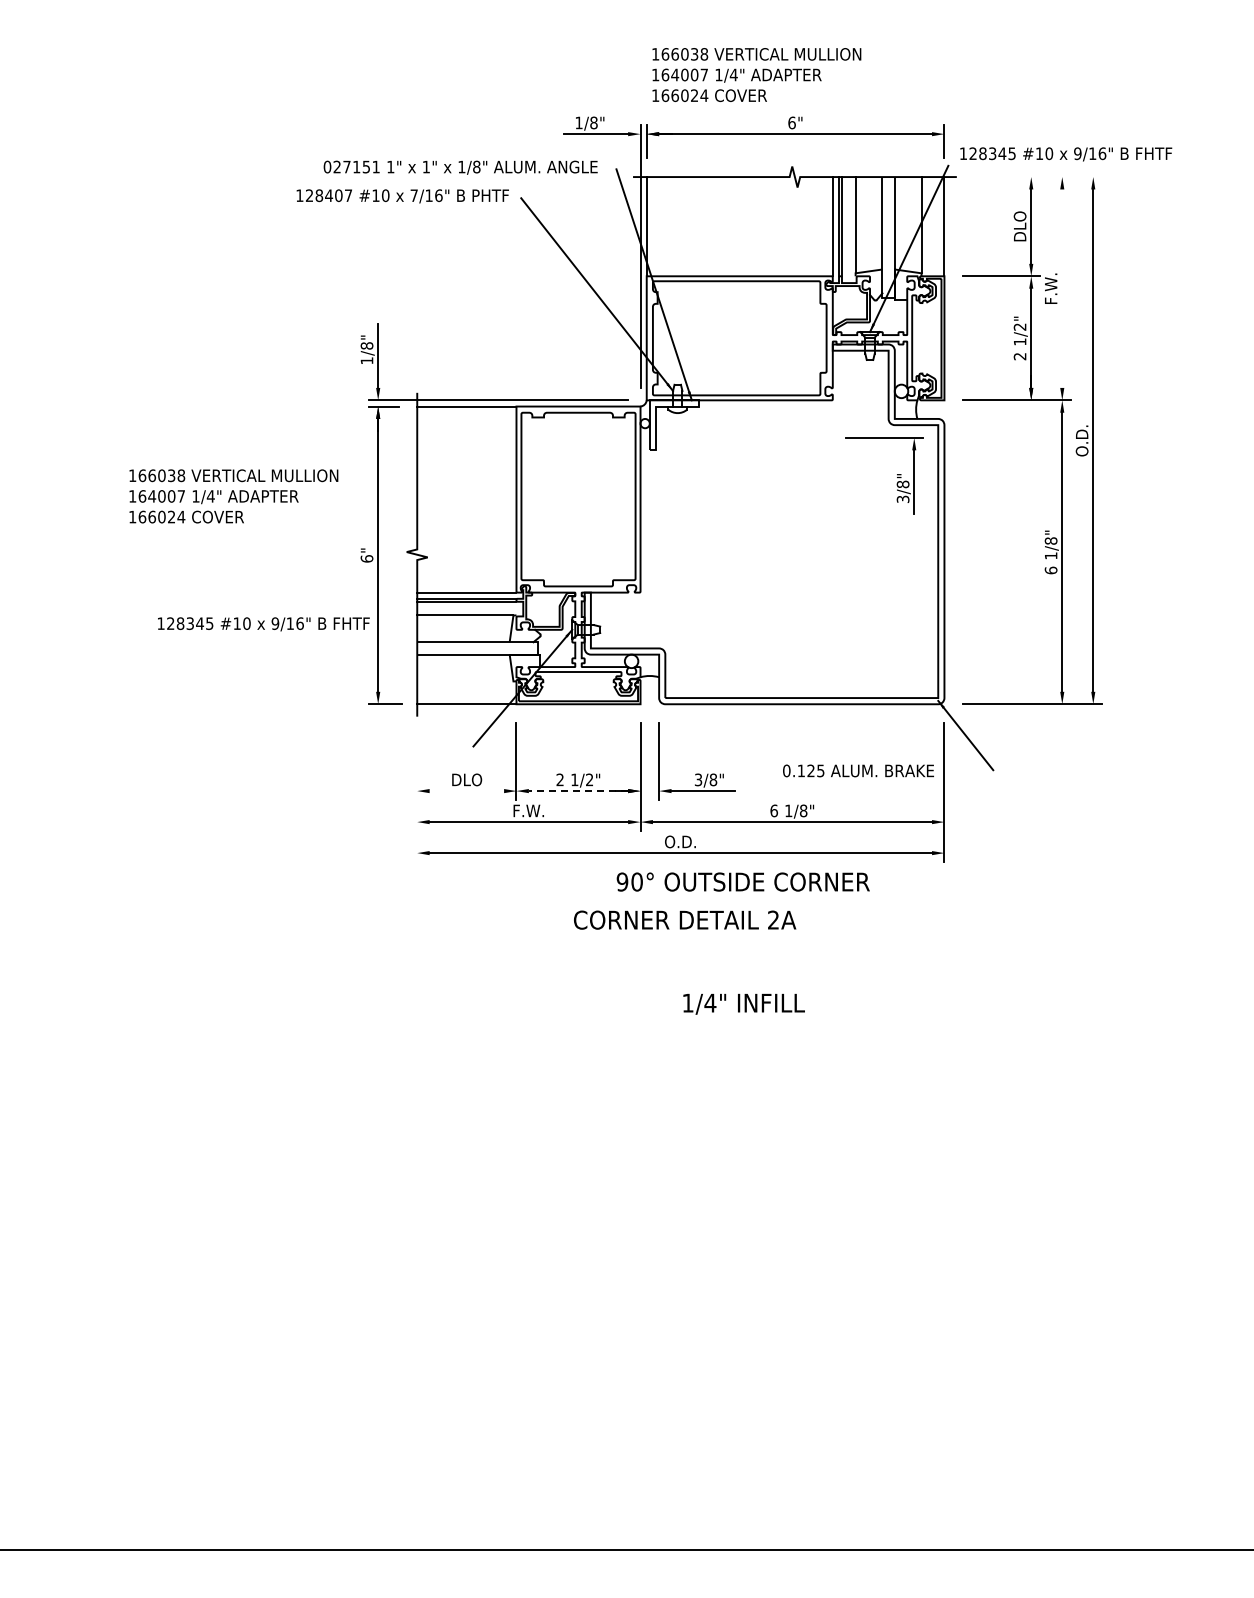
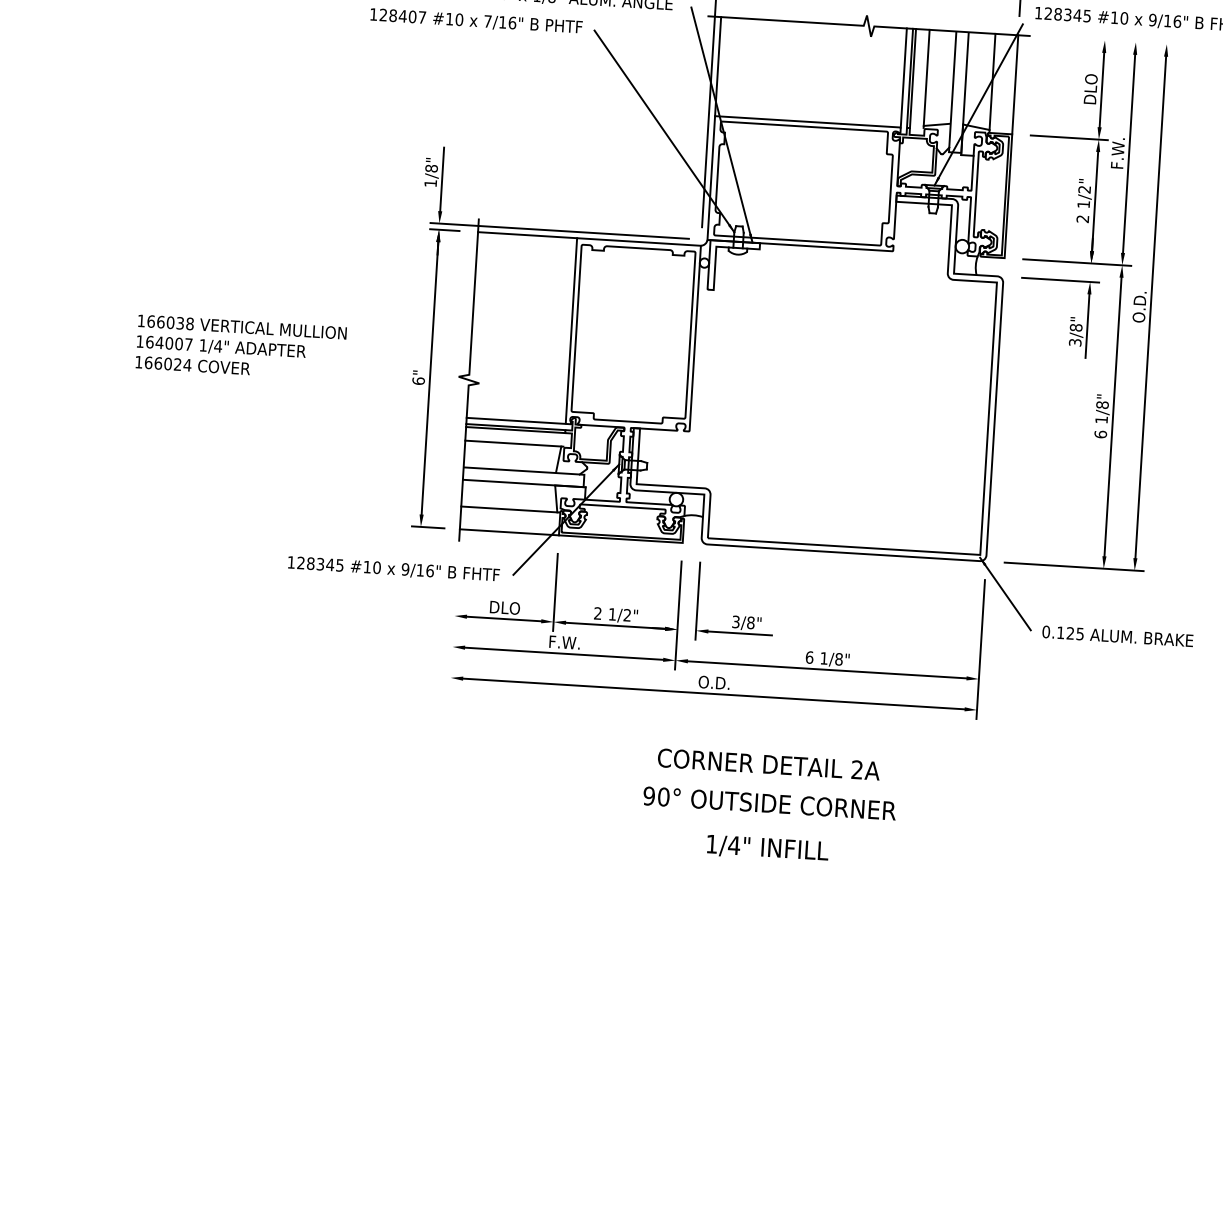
line: (1062, 288) -> (1129, 153), added
part: (897, 475) -> (1071, 318), moved
text: (233, 496) -> (240, 347), moved
text: (263, 624) -> (393, 569), moved
line: (465, 681) -> (509, 509), added
text: (858, 770) -> (1117, 635), moved
line: (466, 791) -> (503, 619), added
line: (578, 791) -> (615, 626), dashed -> solid
text: (742, 881) -> (769, 802), moved
text: (685, 919) -> (769, 763), moved

